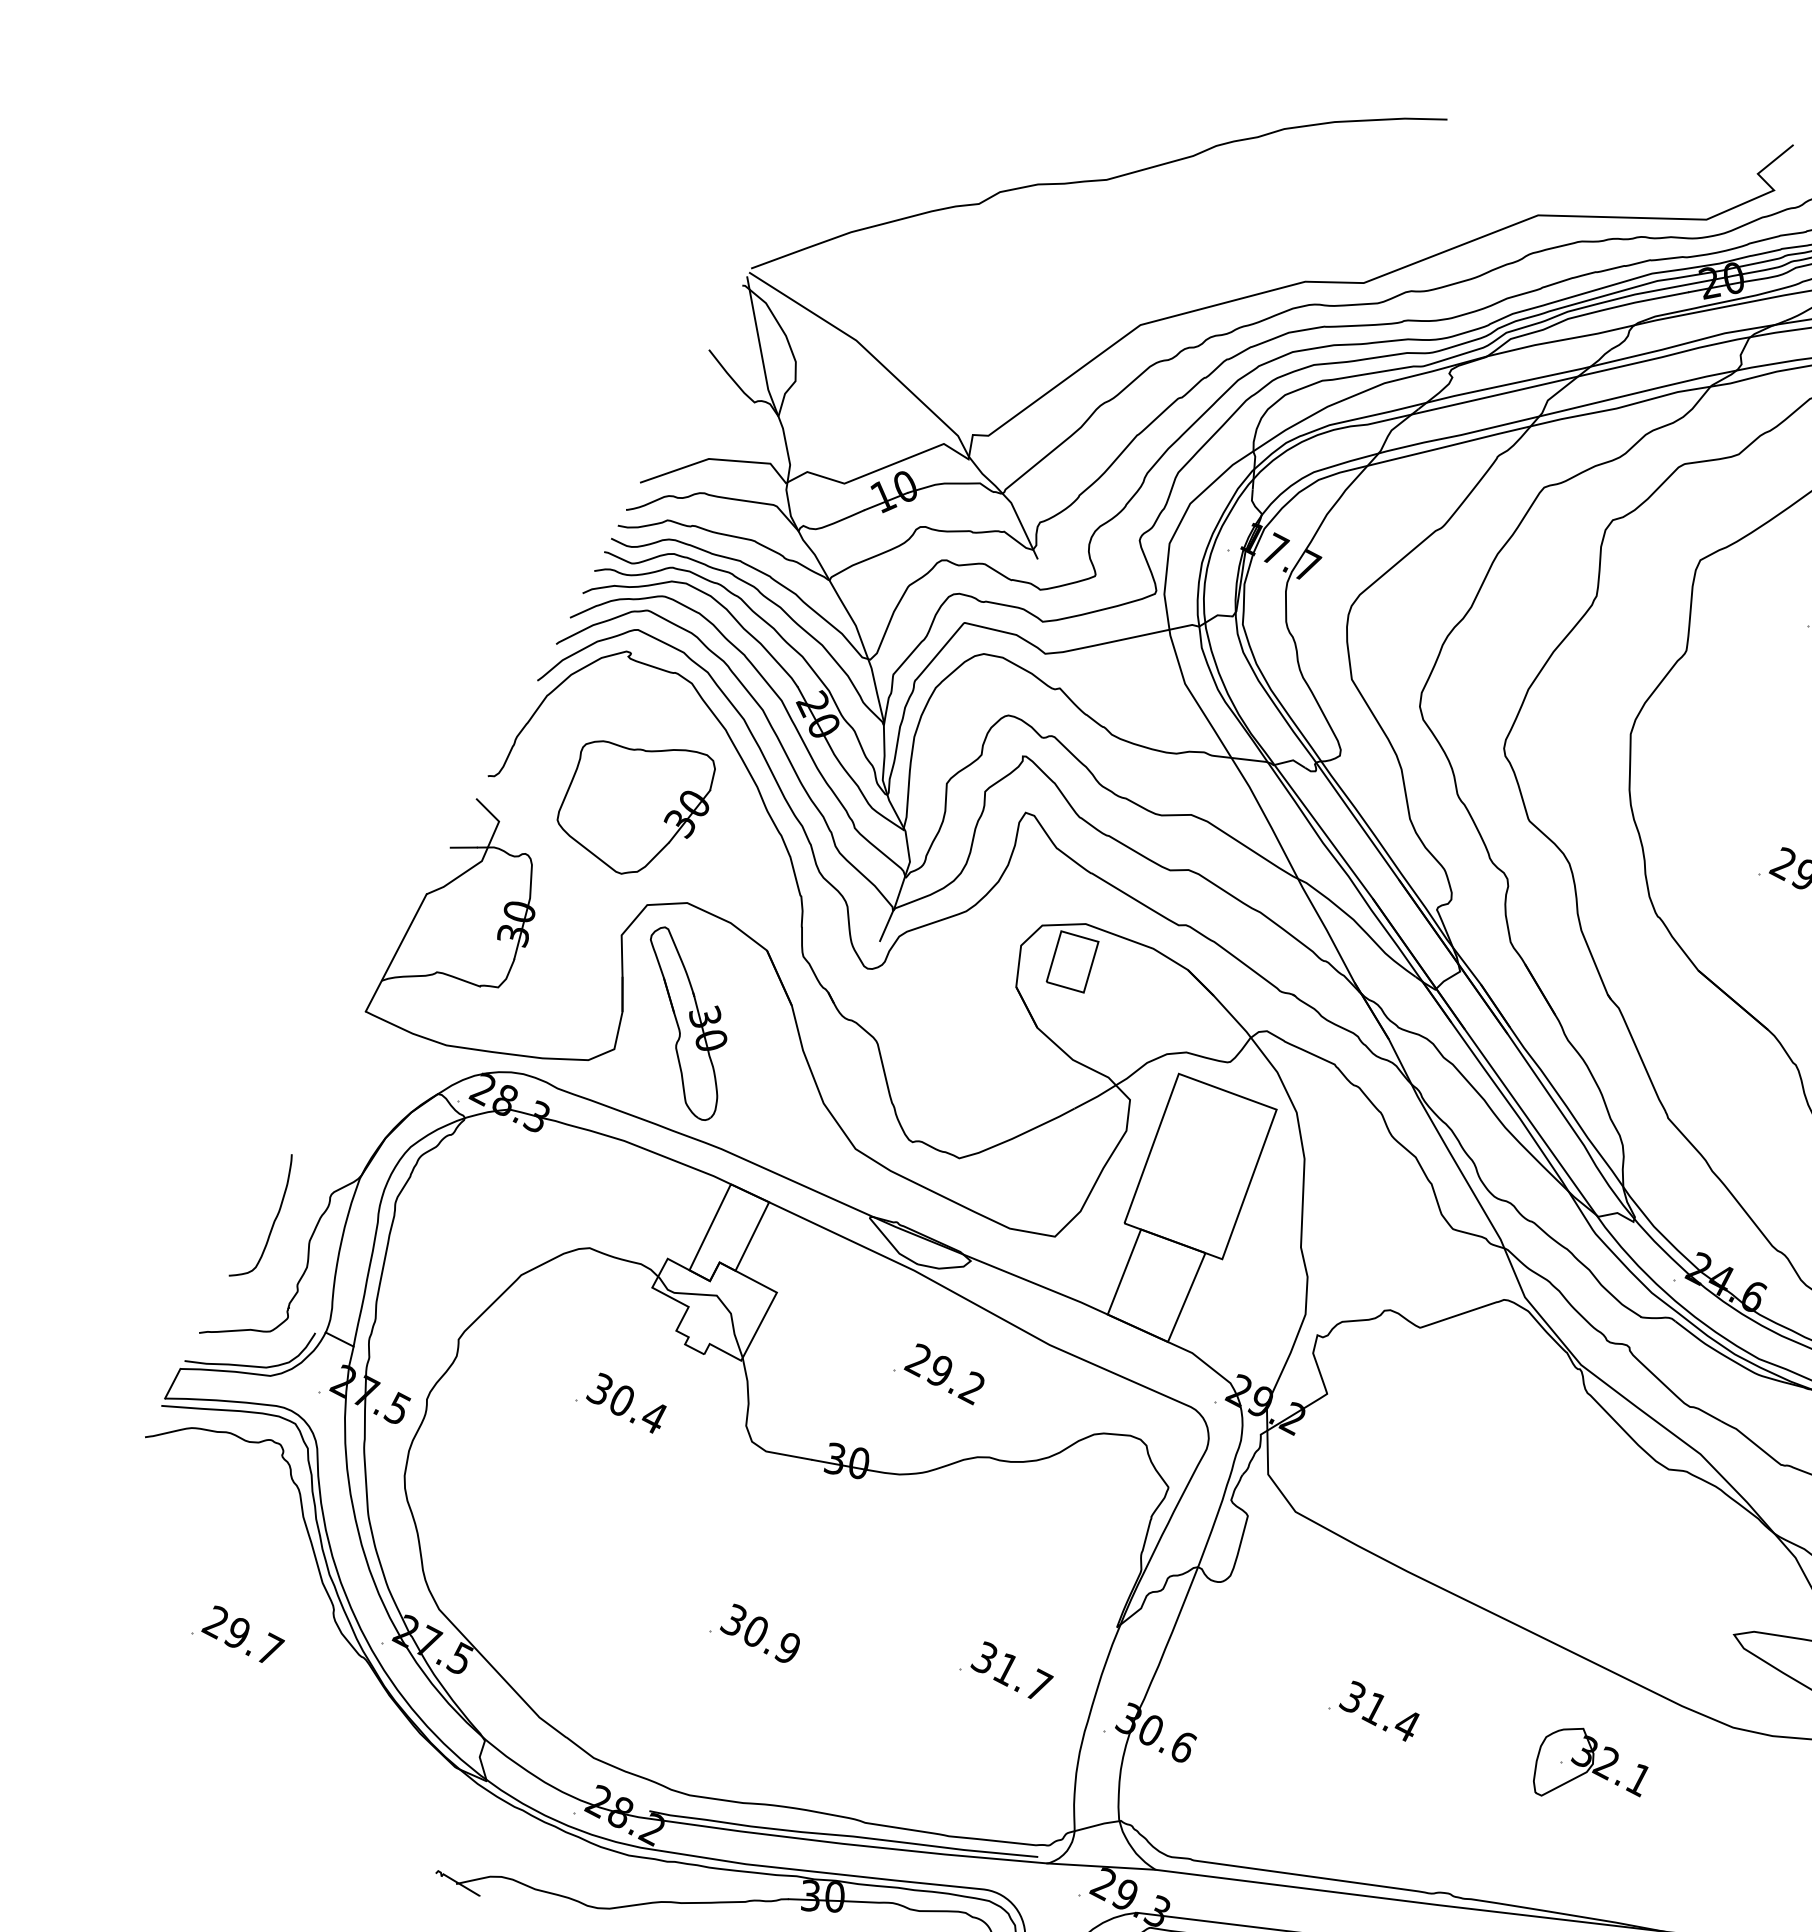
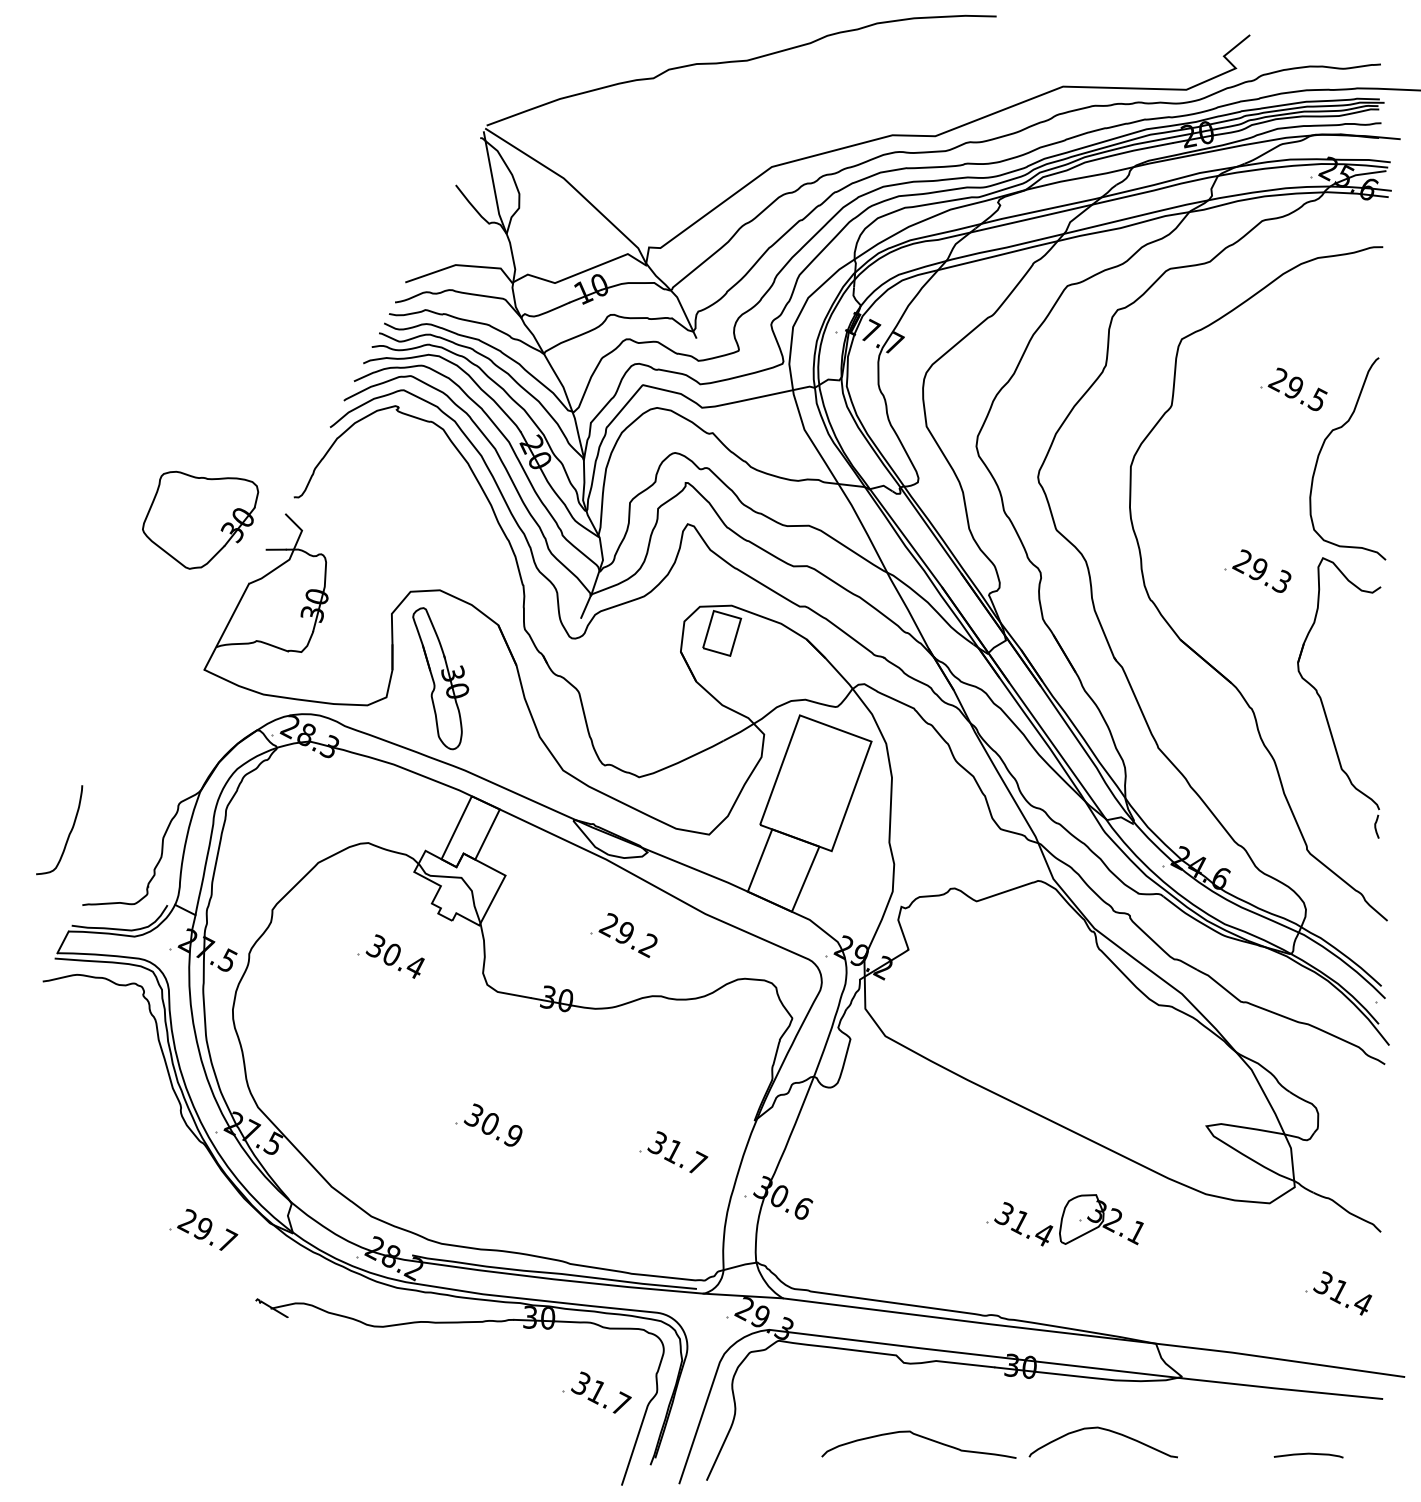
part: (636, 806) -> (200, 519), moved
curve: (273, 1221) -> (68, 834), moved
part: (237, 1633) -> (203, 1229), moved
part: (1373, 1711) -> (1019, 1224), moved

